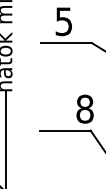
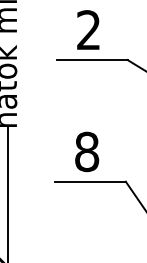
text: (63, 21) -> (88, 30), 5 -> 2
text: (85, 108) -> (87, 151), moved

